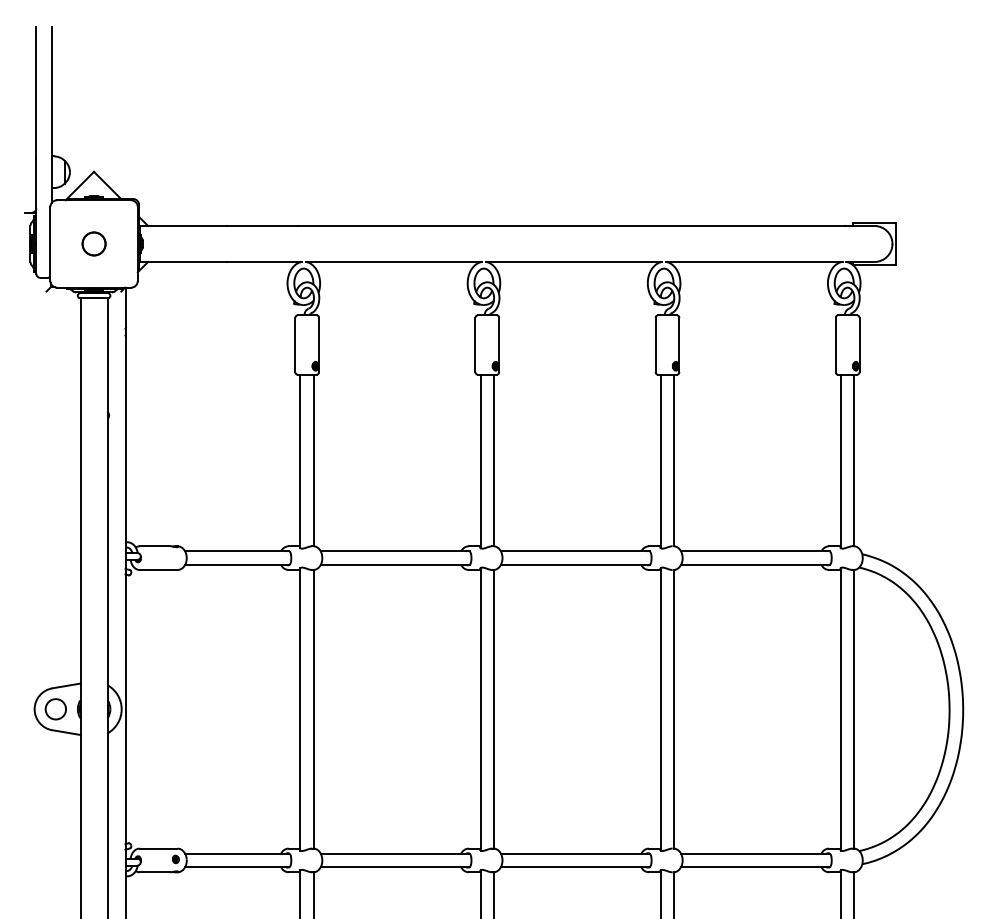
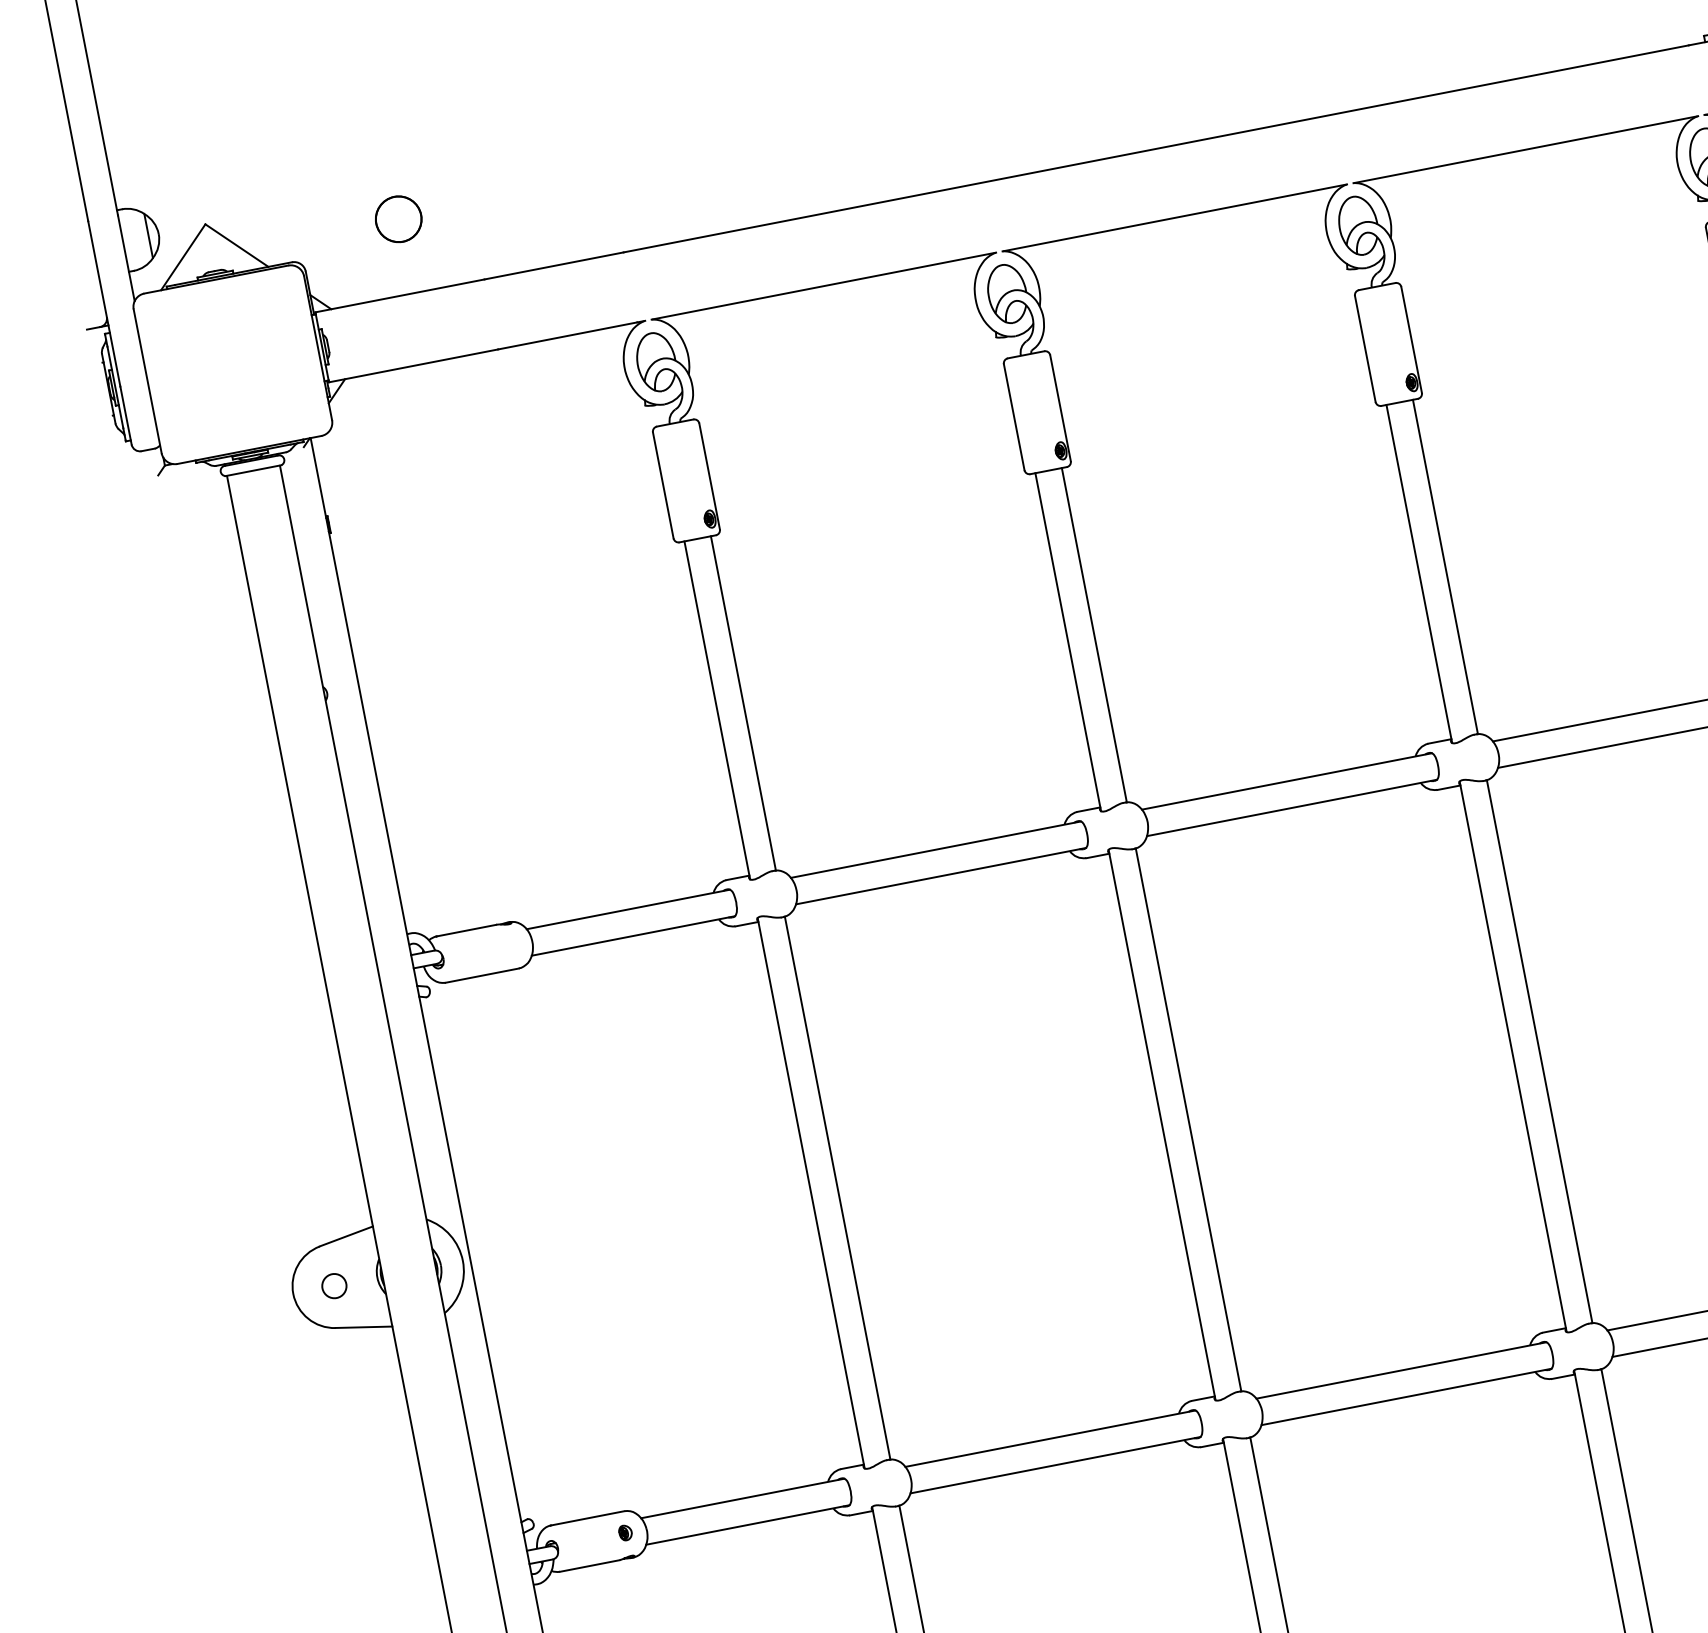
circle: (93, 243) -> (397, 218), moved
circle: (55, 709) -> (333, 1286), size x0.6

